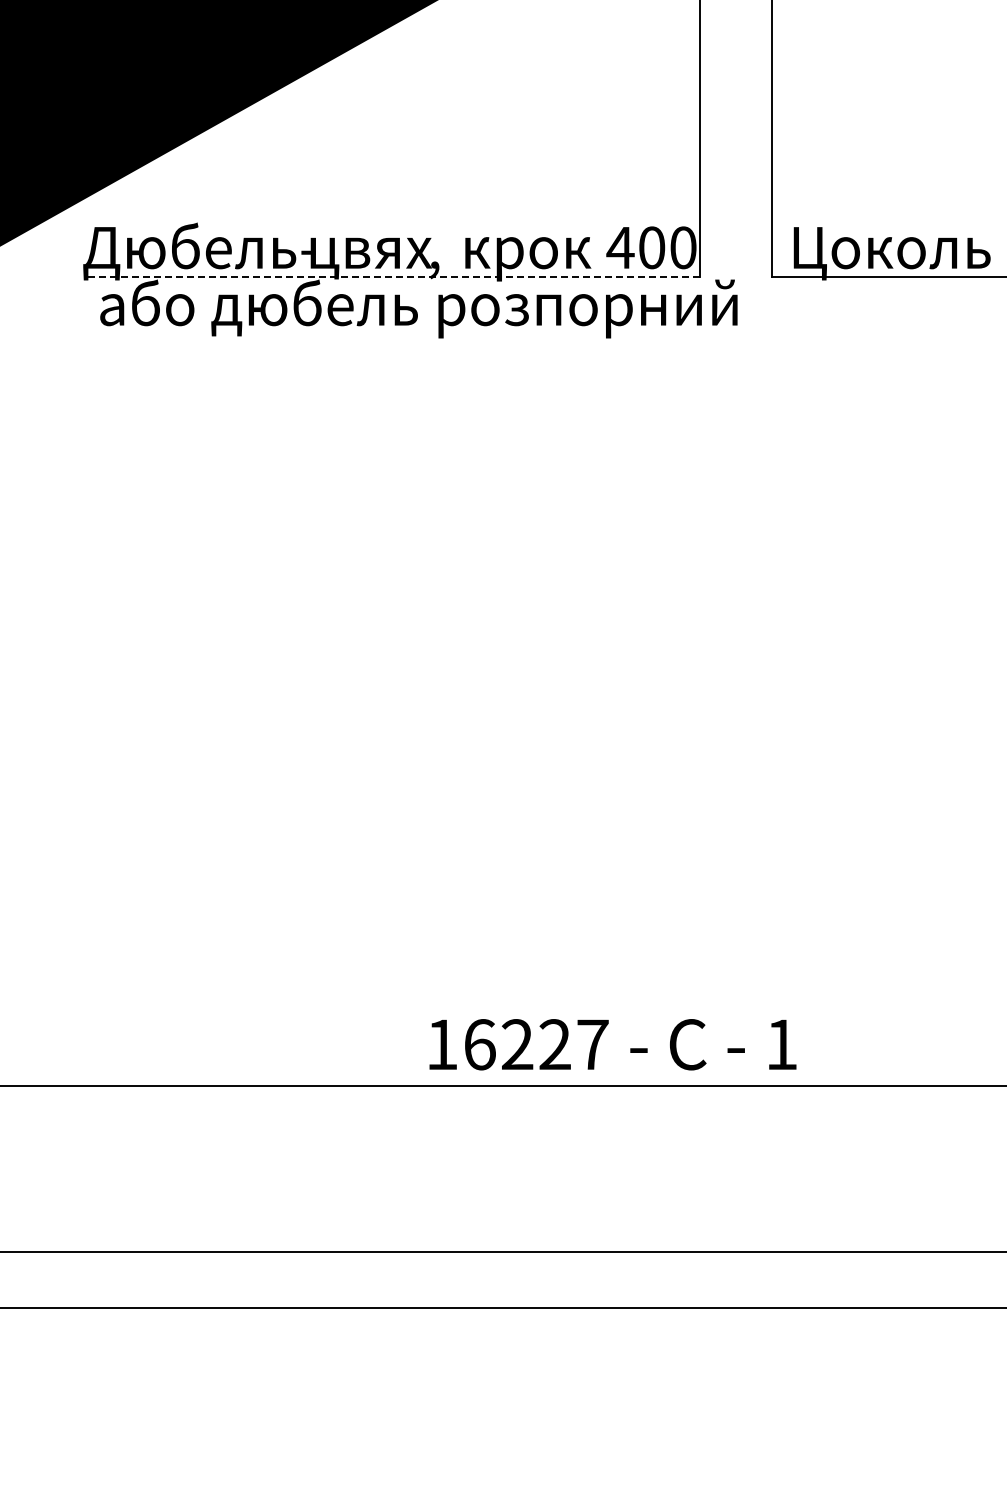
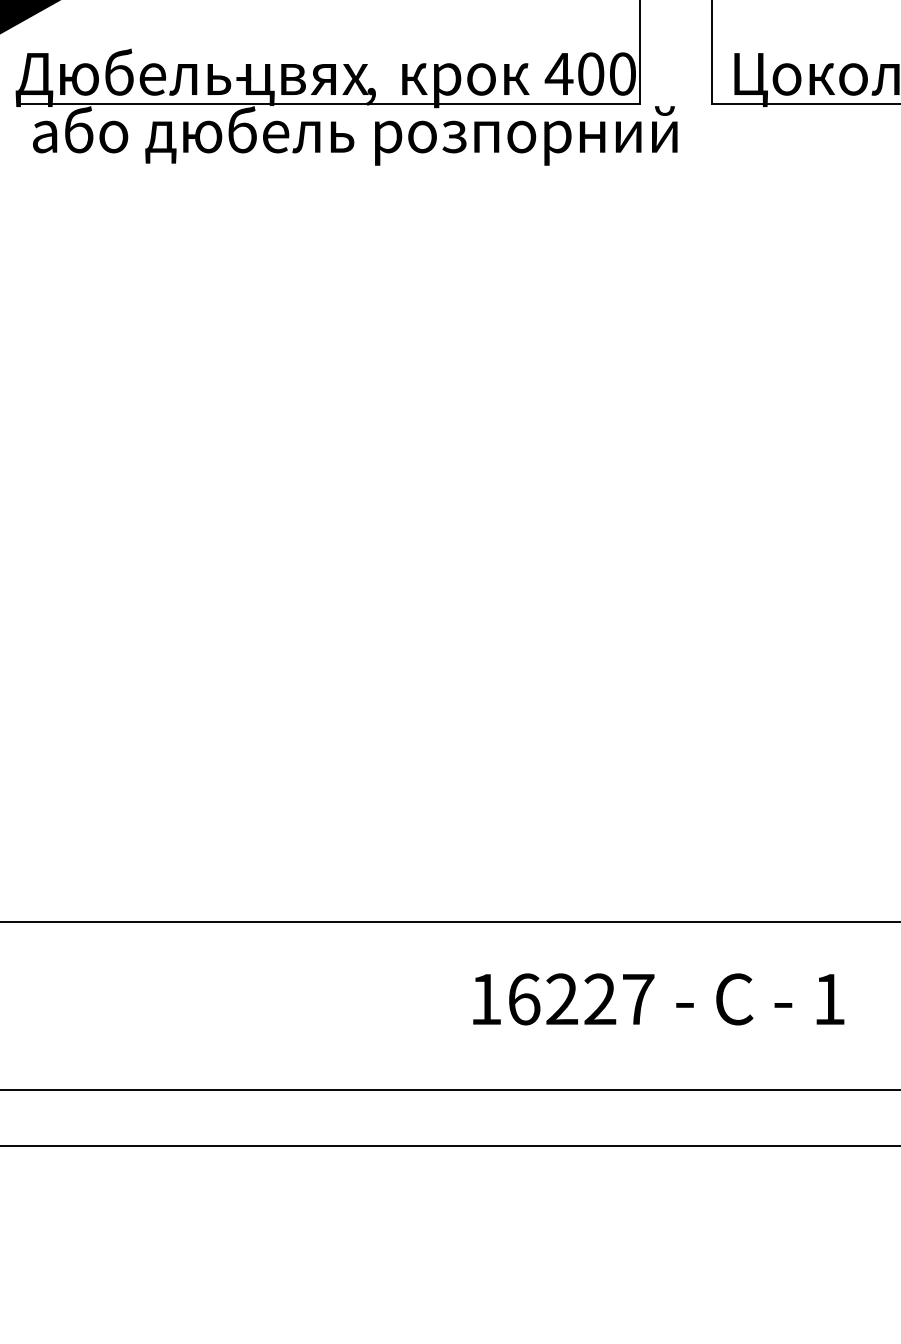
line: (393, 277) -> (329, 104), dashed -> solid
text: (612, 1044) -> (658, 999), moved

